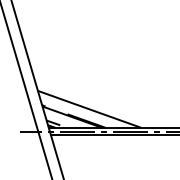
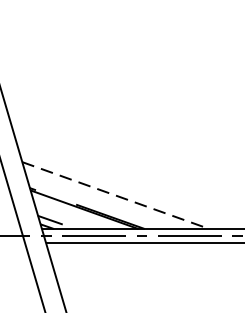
line: (89, 109) -> (115, 195), solid -> dashed

